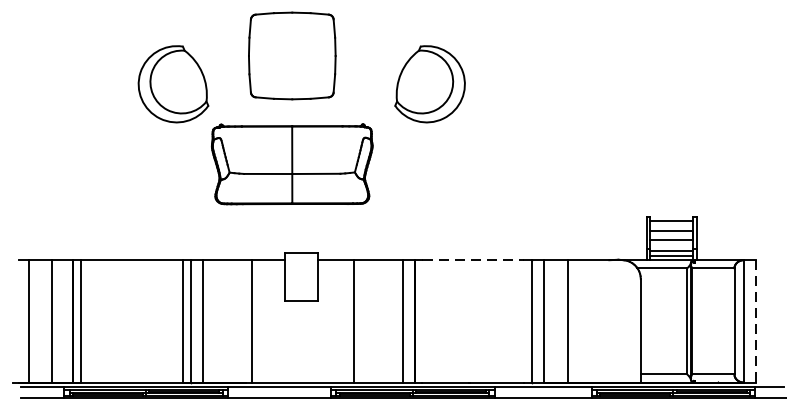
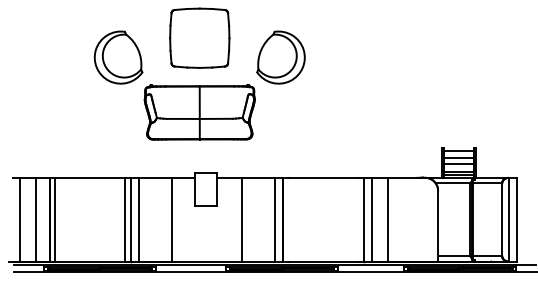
part: (429, 84) -> (280, 57), moved
line: (473, 259) -> (323, 177), dashed -> solid
line: (755, 321) -> (516, 219), dashed -> solid

